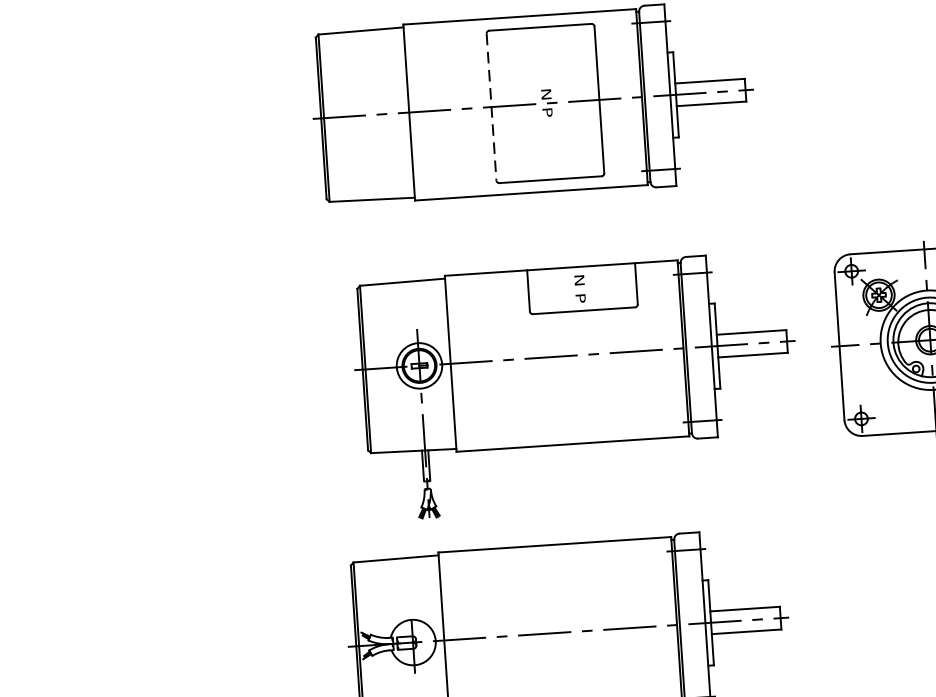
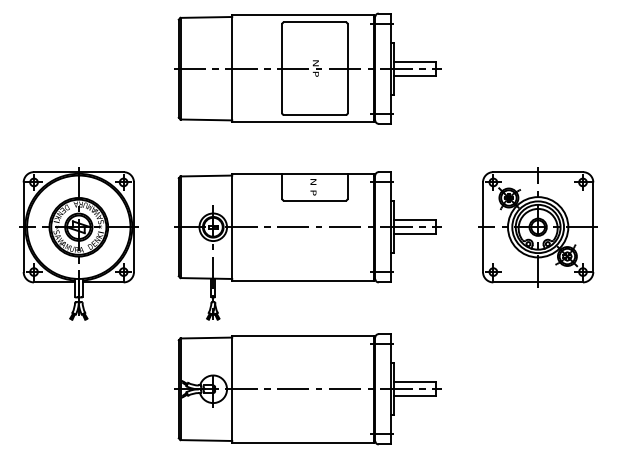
line: (491, 106) -> (282, 68), dashed -> solid
part: (576, 385) -> (307, 245), moved
part: (175, 417) -> (78, 243), added

